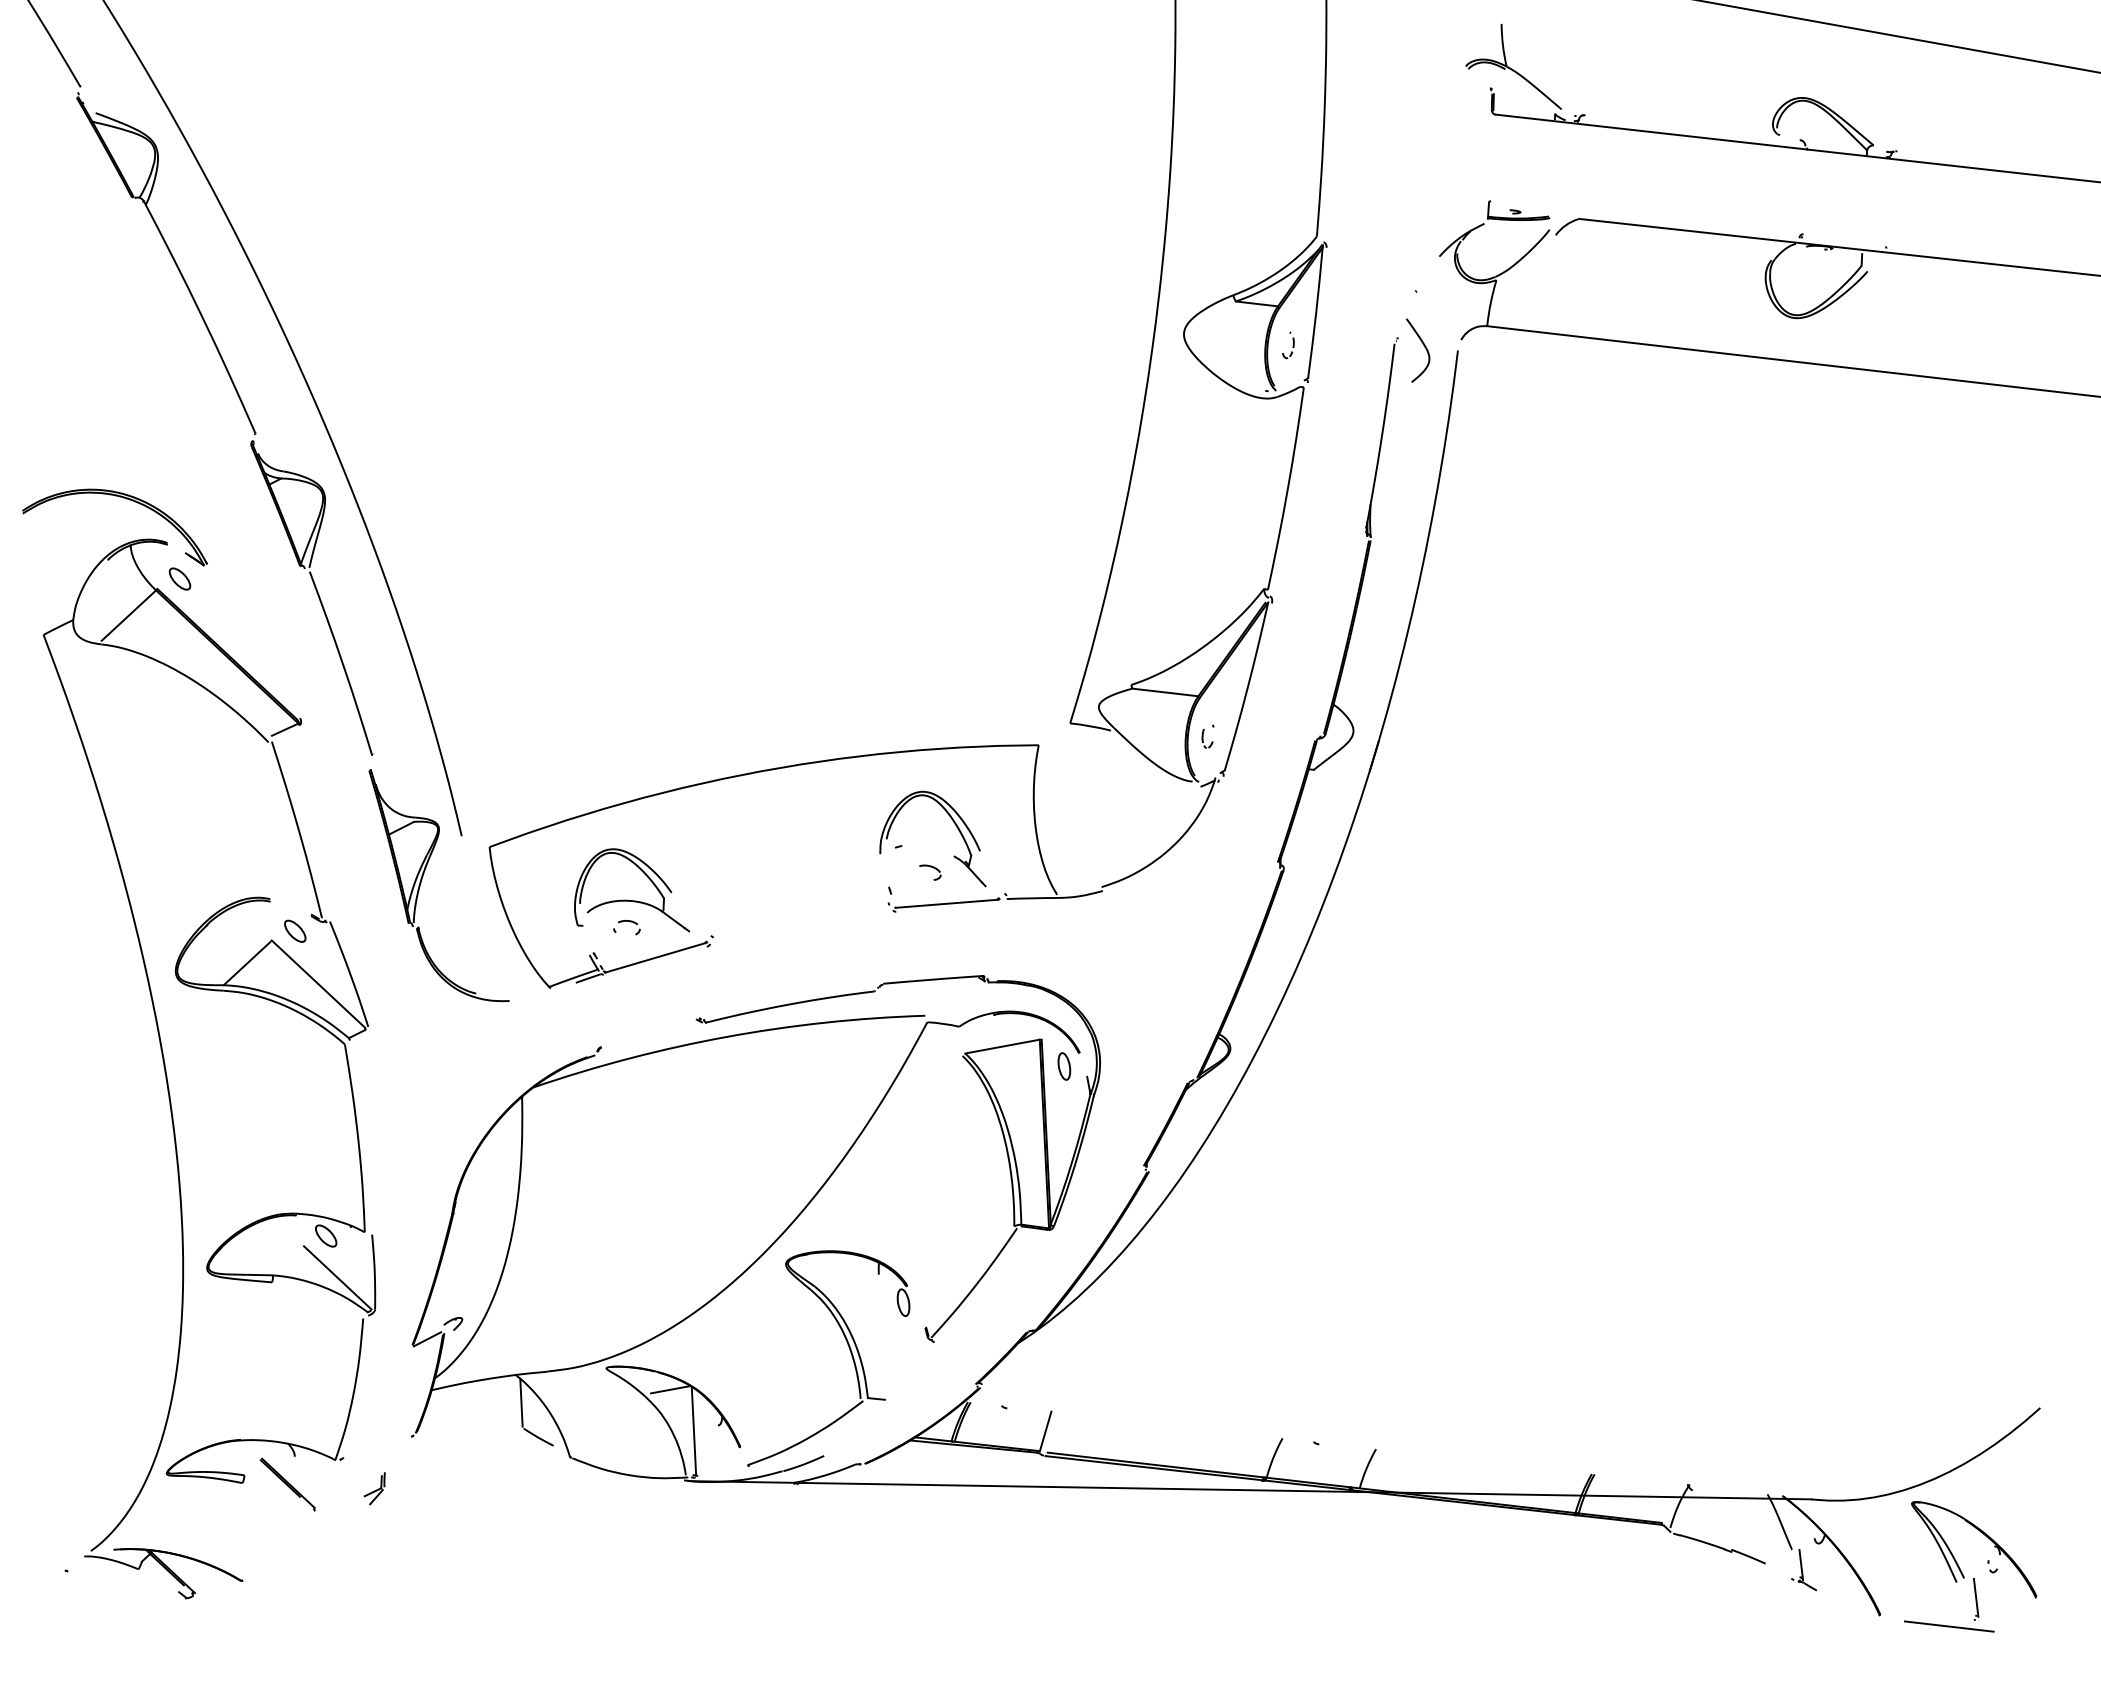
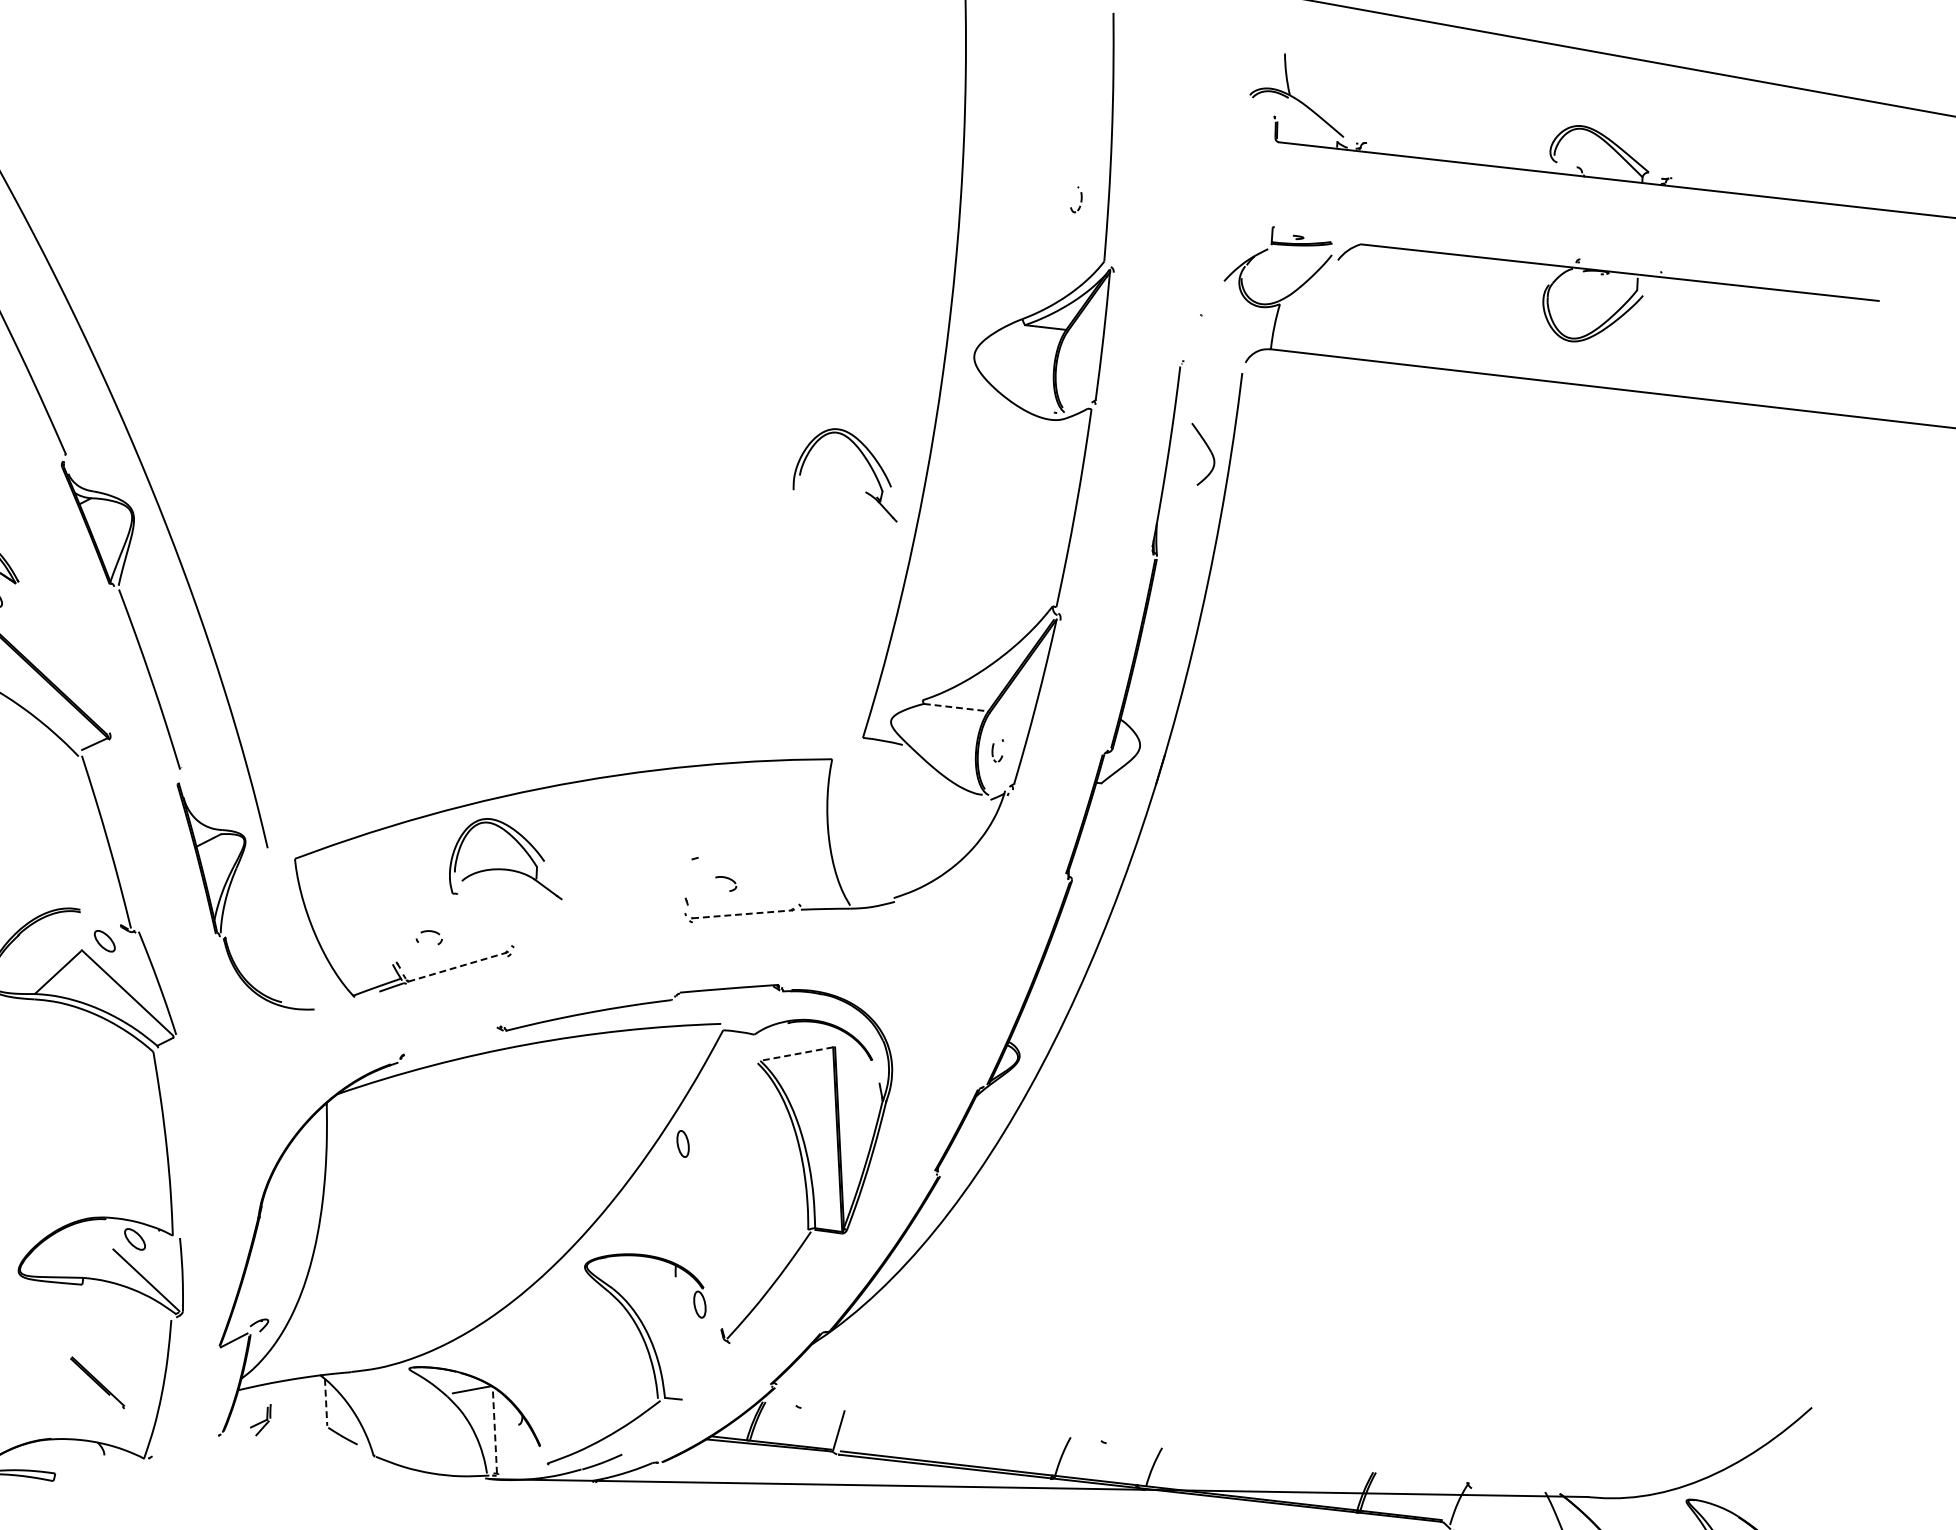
part: (1288, 345) -> (1076, 199), moved
part: (1424, 347) -> (1209, 451), moved
line: (1165, 692) -> (956, 707), solid -> dashed
part: (954, 824) -> (866, 461), moved
part: (628, 899) -> (502, 868), moved
line: (947, 903) -> (742, 914), solid -> dashed
line: (656, 957) -> (458, 966), solid -> dashed
line: (1002, 1046) -> (796, 1053), solid -> dashed
part: (1064, 1066) -> (683, 1143), moved
line: (521, 1403) -> (326, 1403), solid -> dashed
line: (693, 1430) -> (494, 1429), solid -> dashed
part: (287, 1484) -> (97, 1382), moved
part: (374, 1488) -> (260, 1419), moved

